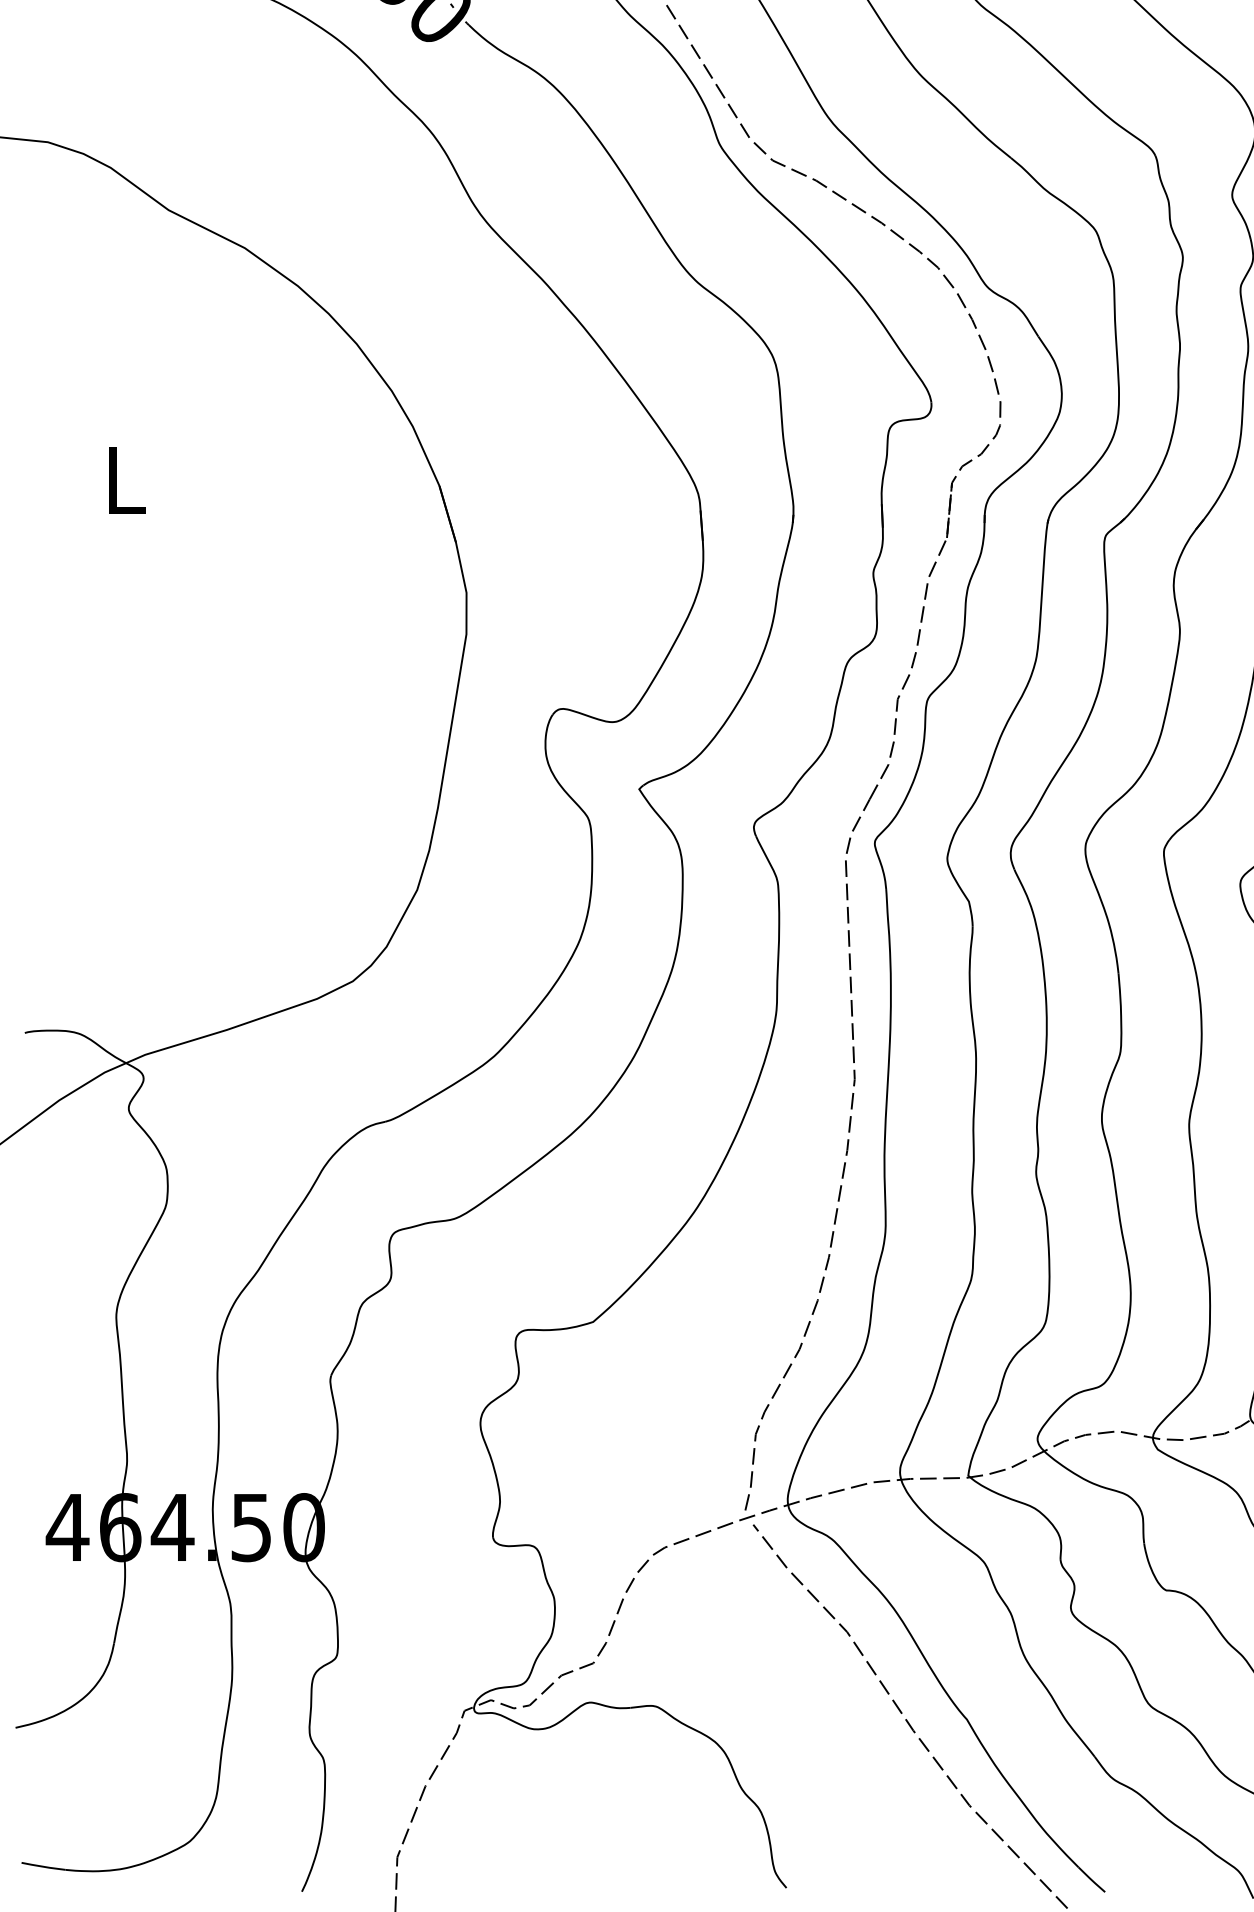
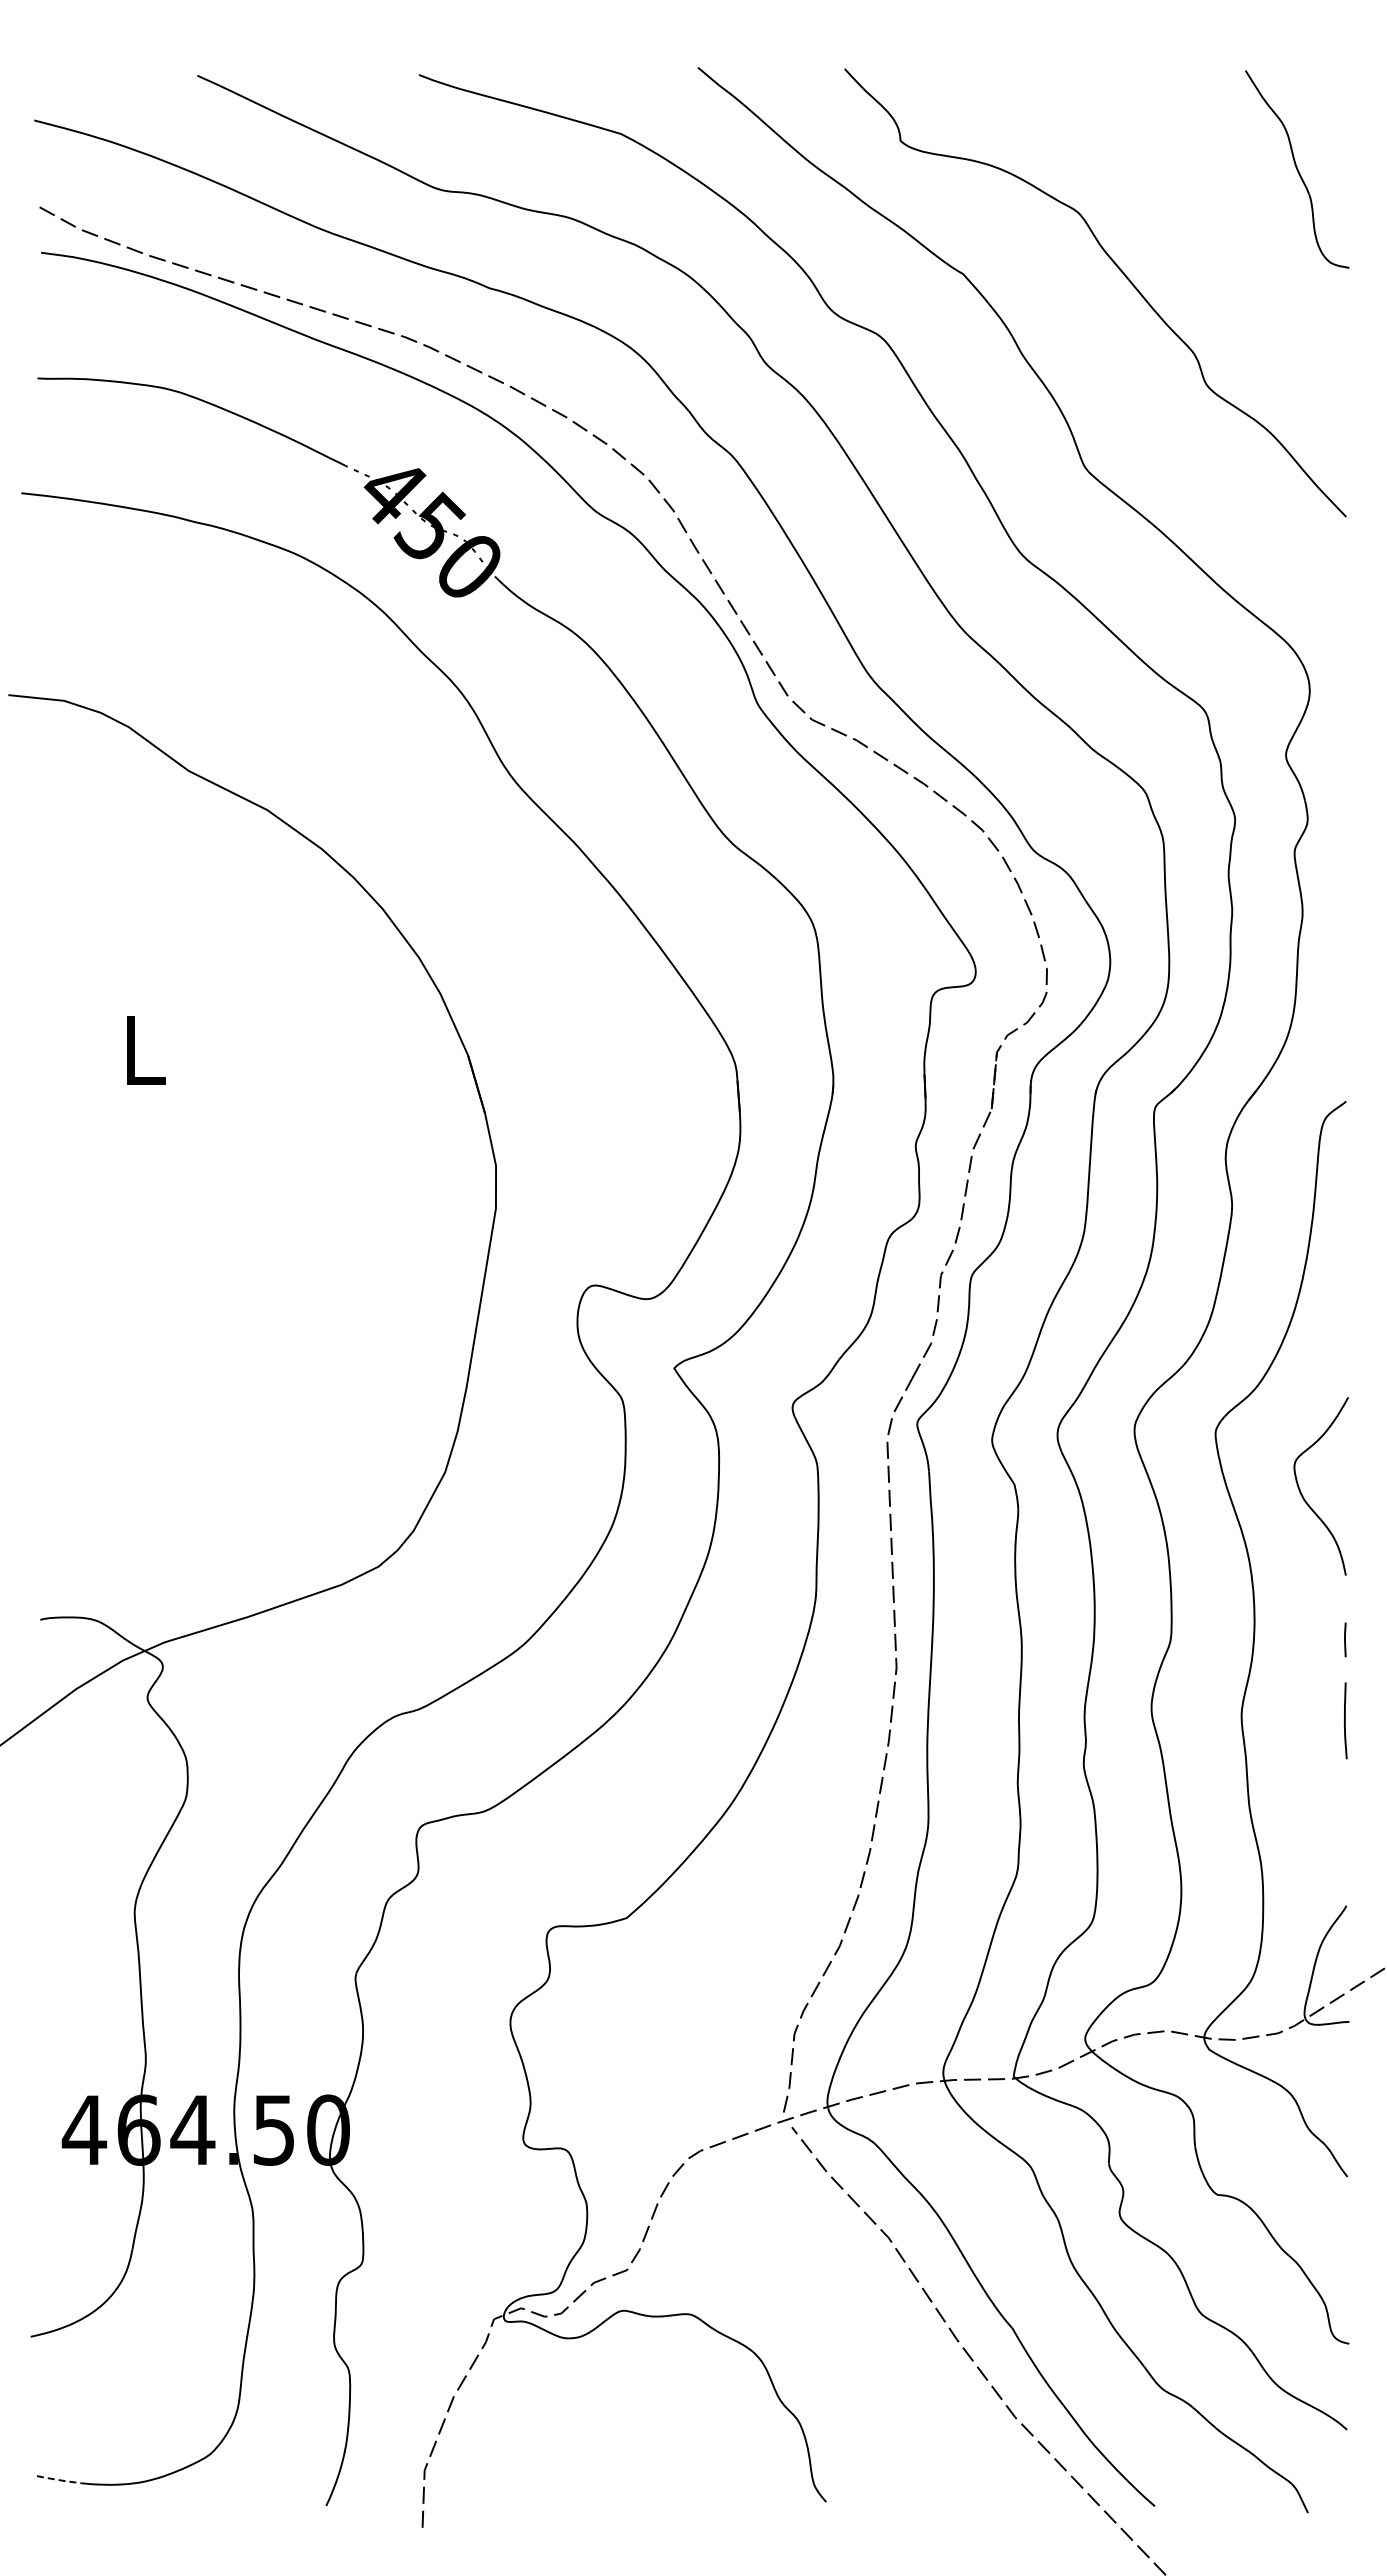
line: (43, 1867) -> (59, 2480), solid -> dashed

